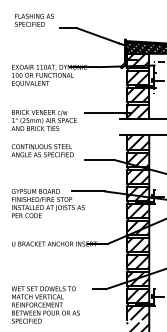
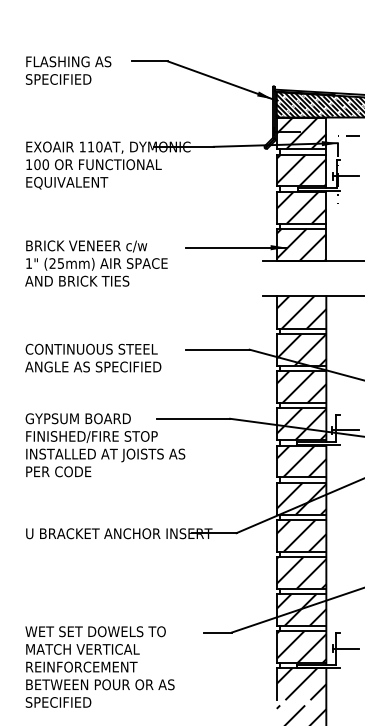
text: (34, 19) -> (68, 68), moved
text: (42, 150) -> (92, 357), moved

